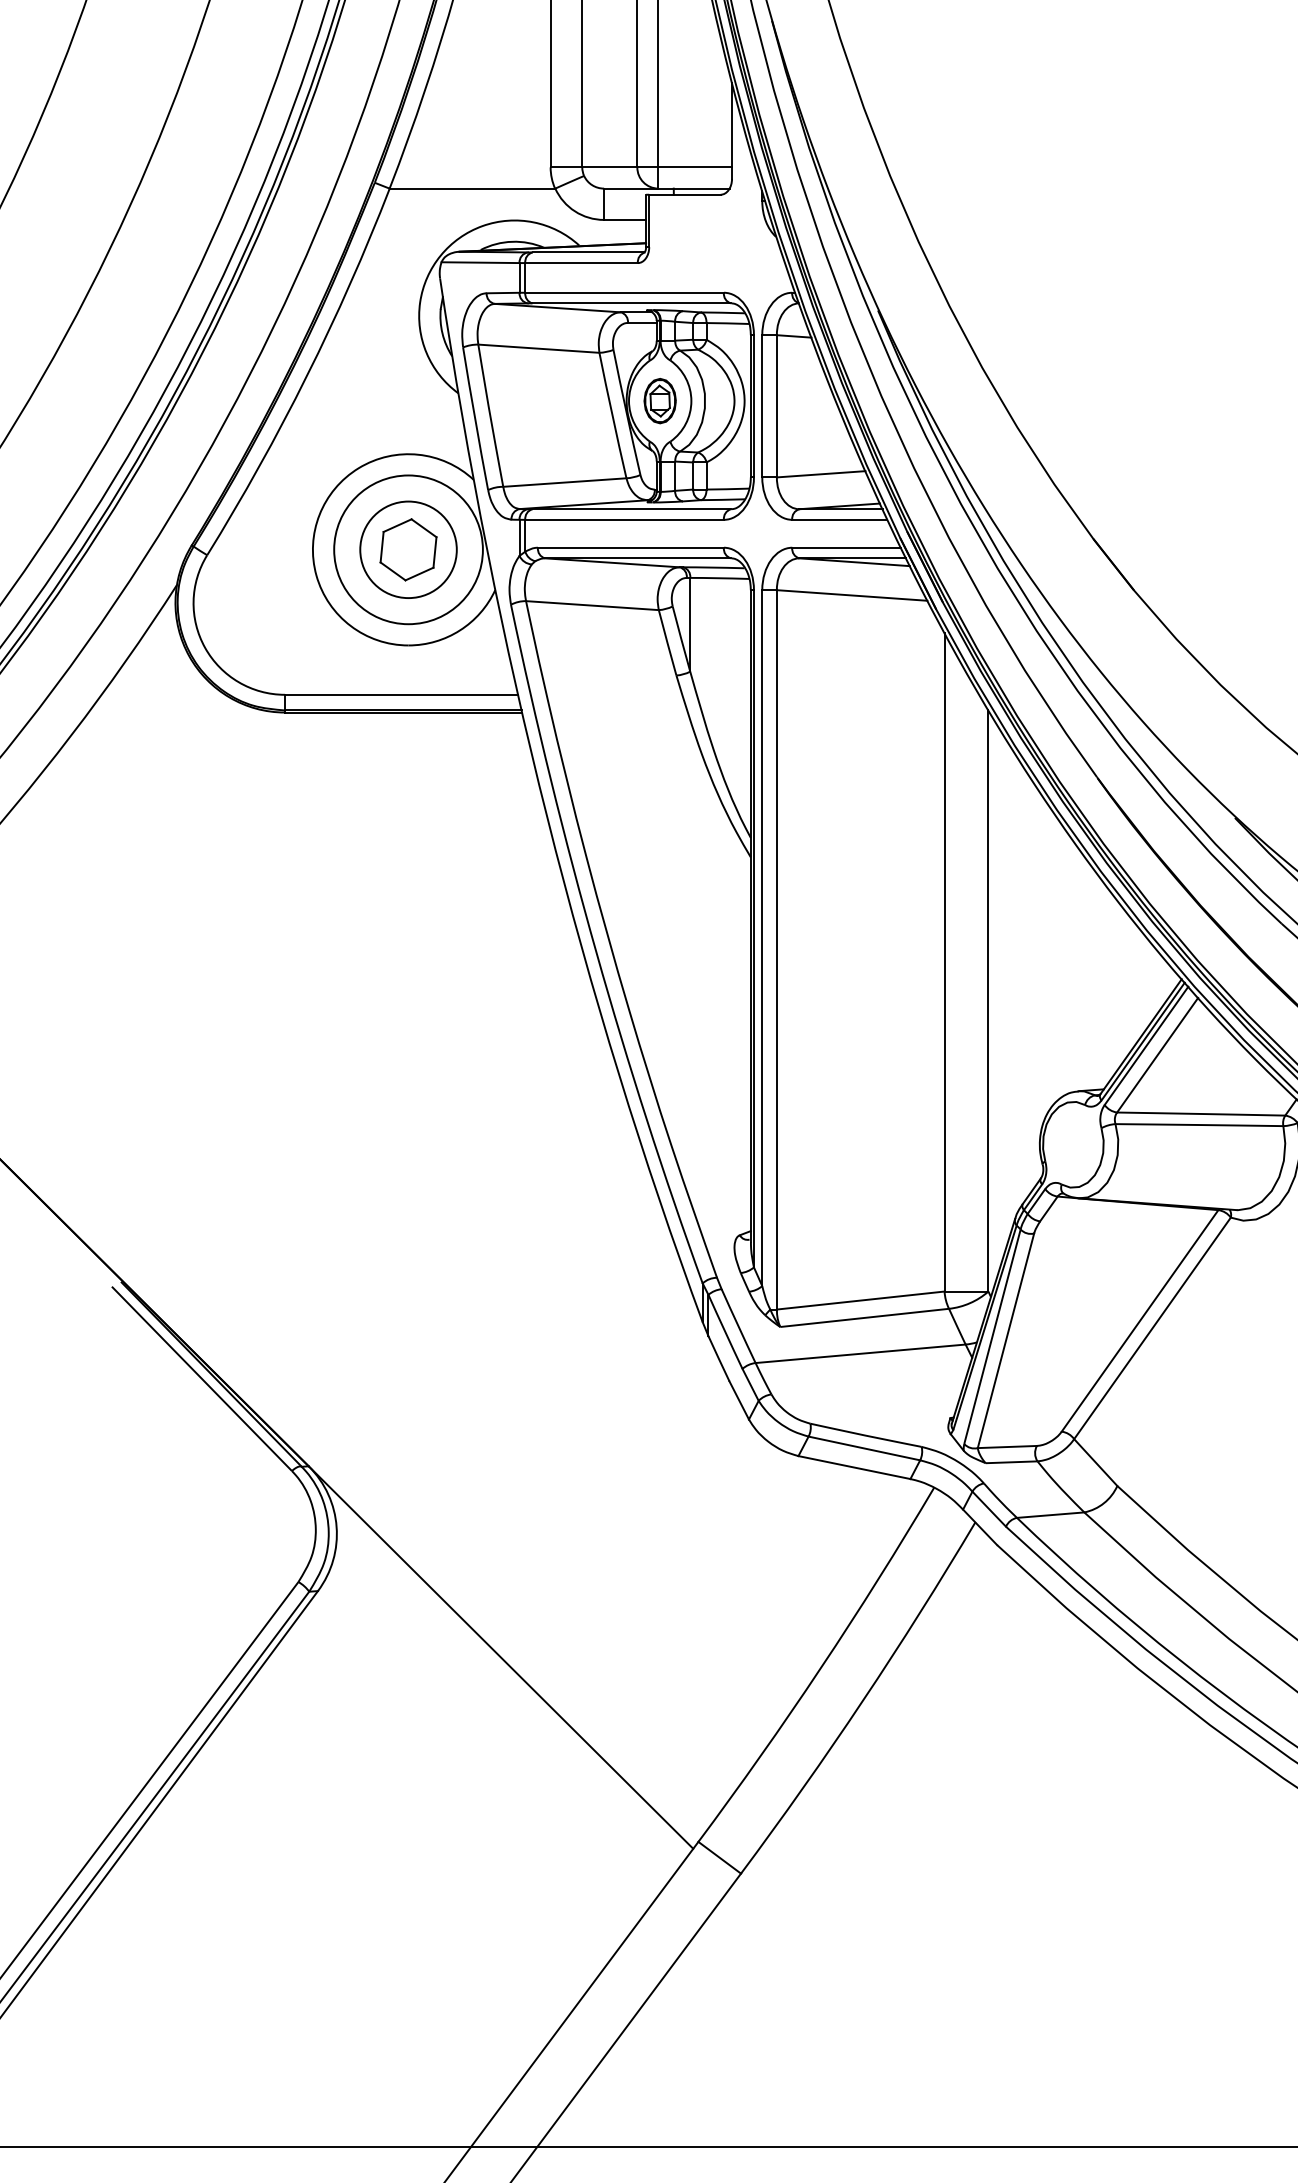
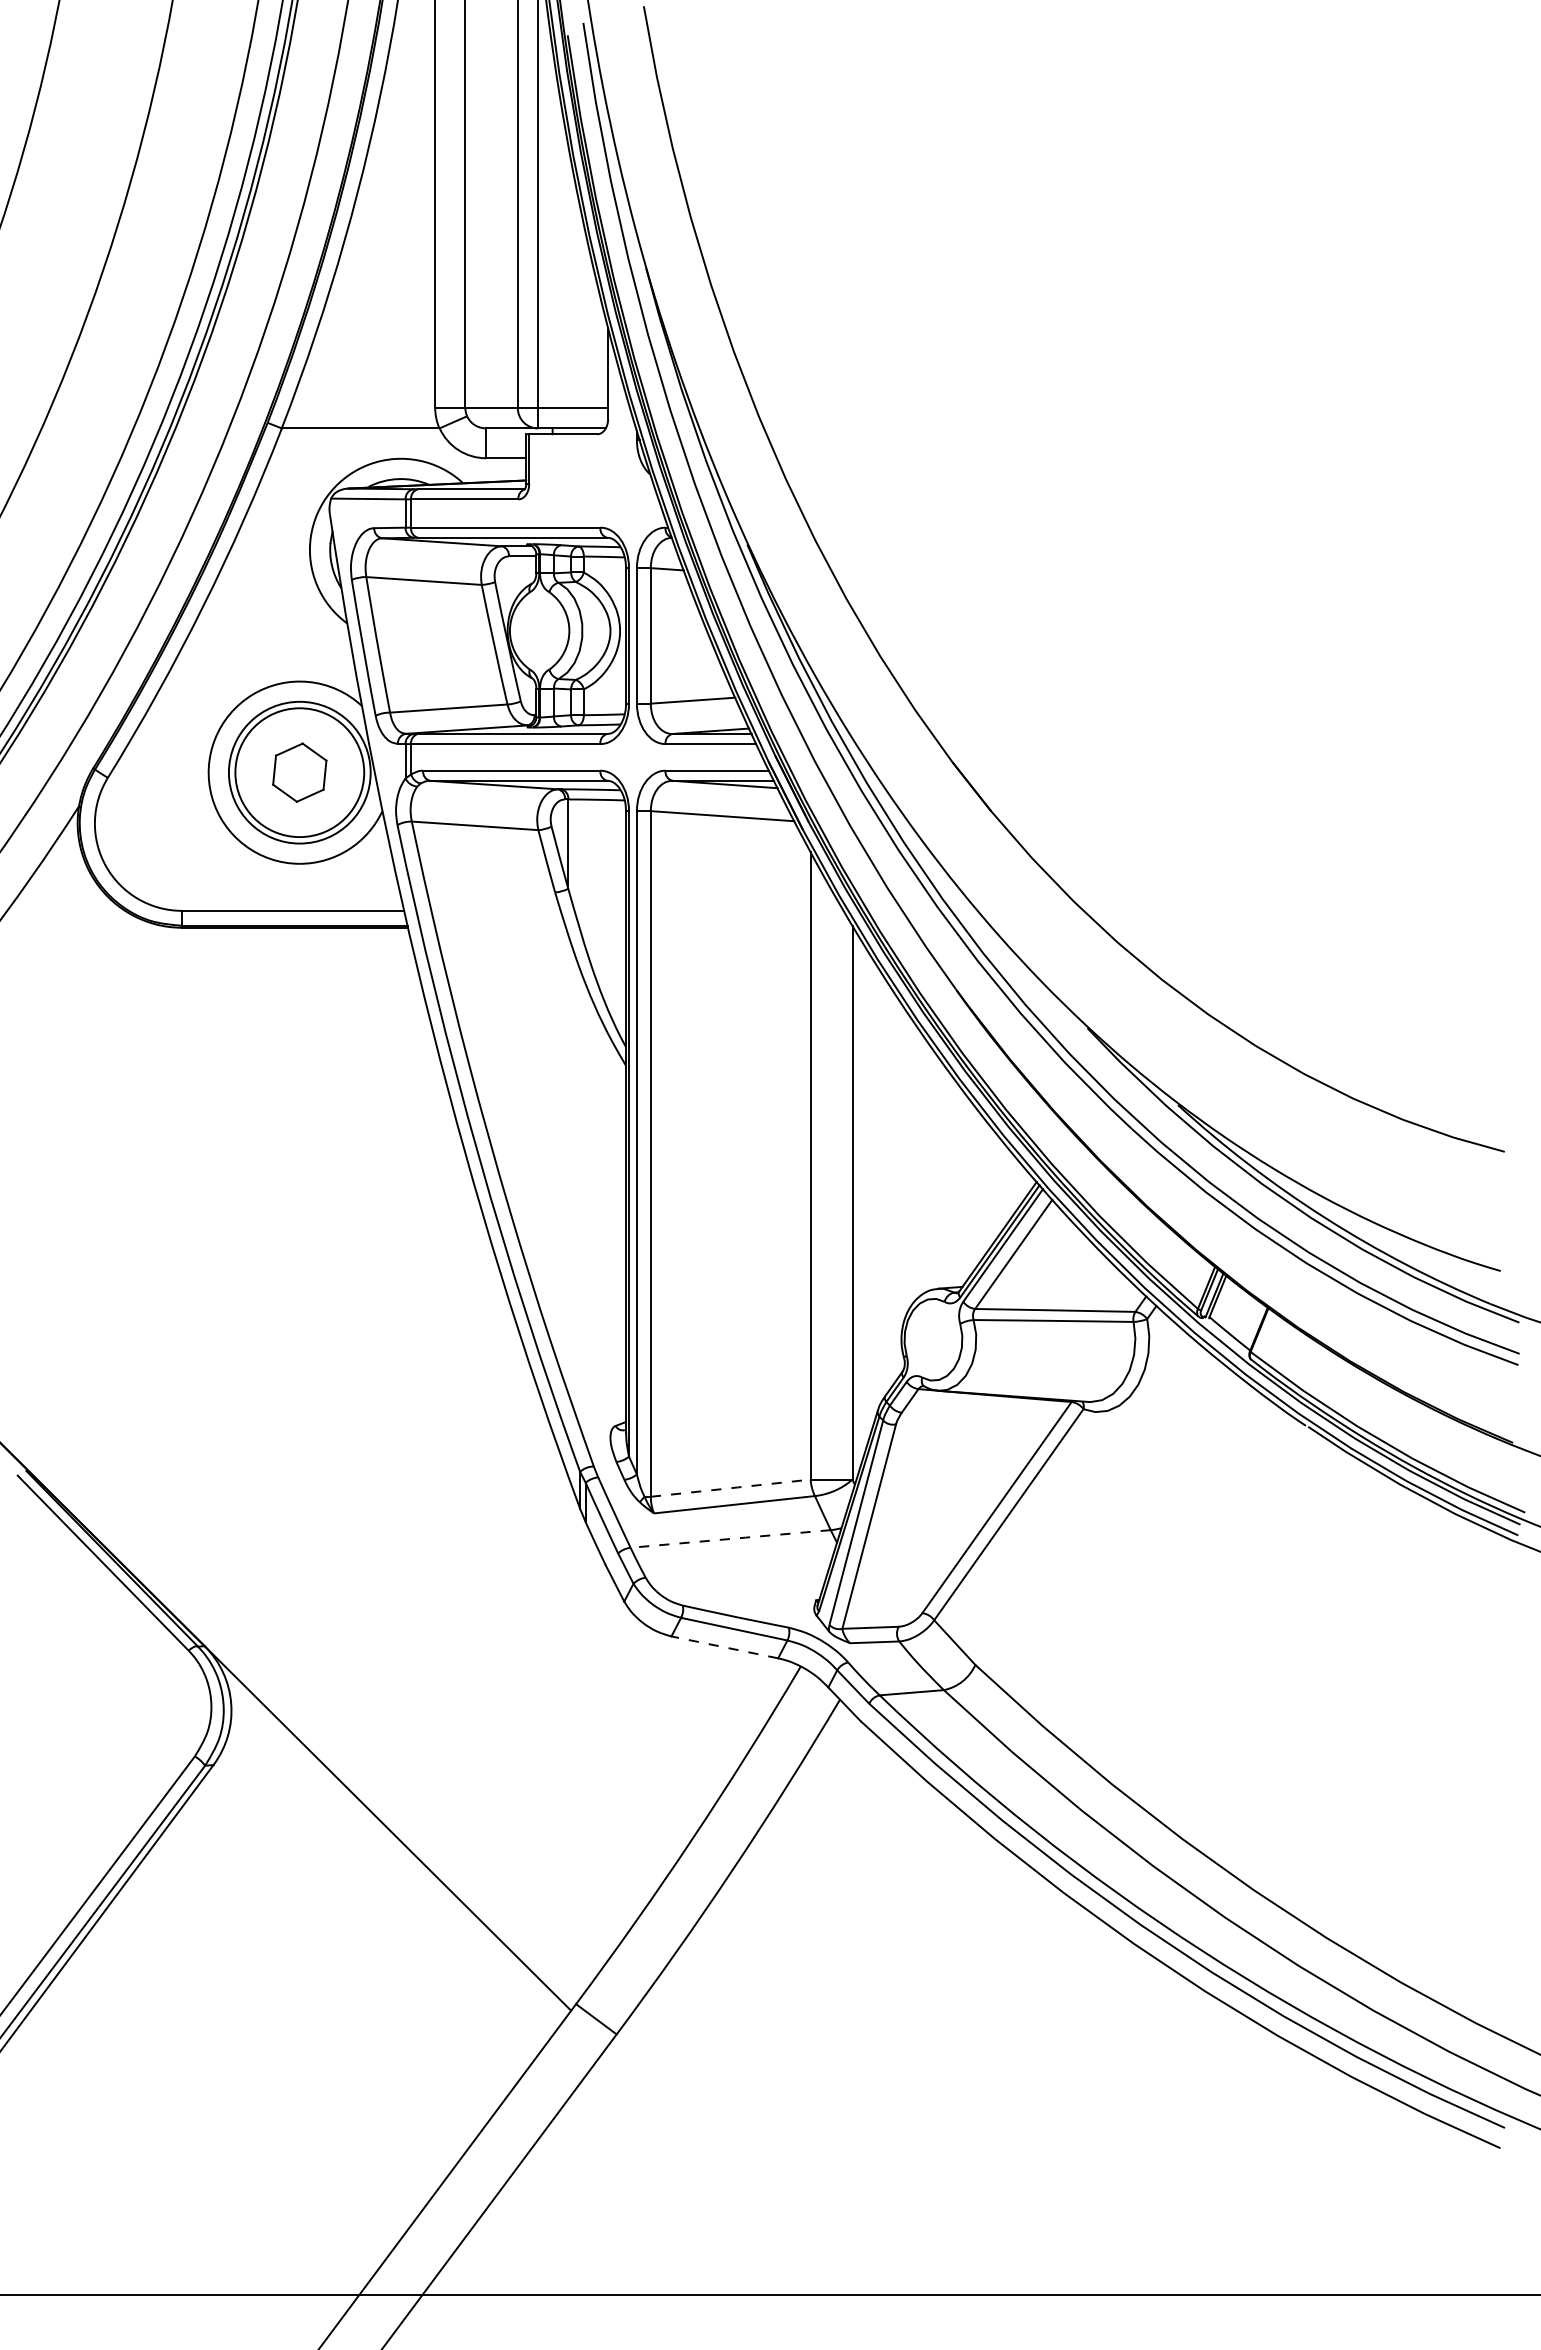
part: (660, 400) -> (539, 630), removed
circle: (408, 549) -> (299, 772), size x1.4
line: (861, 1300) -> (731, 1488), solid -> dashed
line: (860, 1353) -> (730, 1538), solid -> dashed
line: (854, 1467) -> (724, 1647), solid -> dashed

